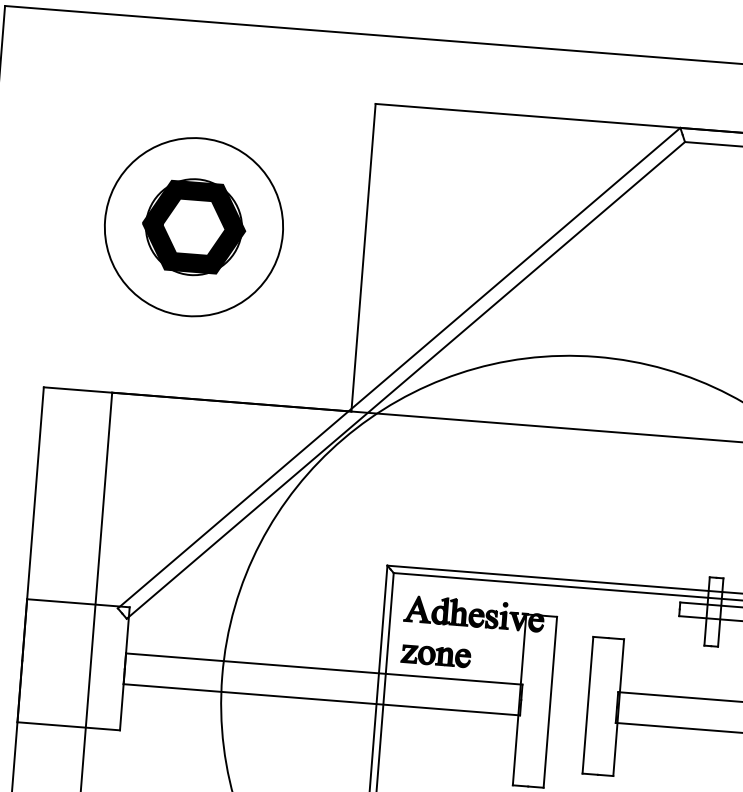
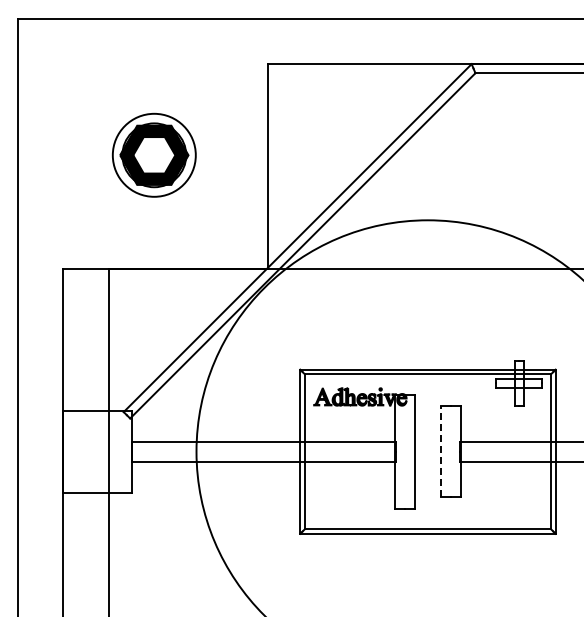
circle: (194, 227) -> (154, 155), size x0.7
part: (435, 655) -> (336, 426), removed
line: (587, 704) -> (440, 451), solid -> dashed

